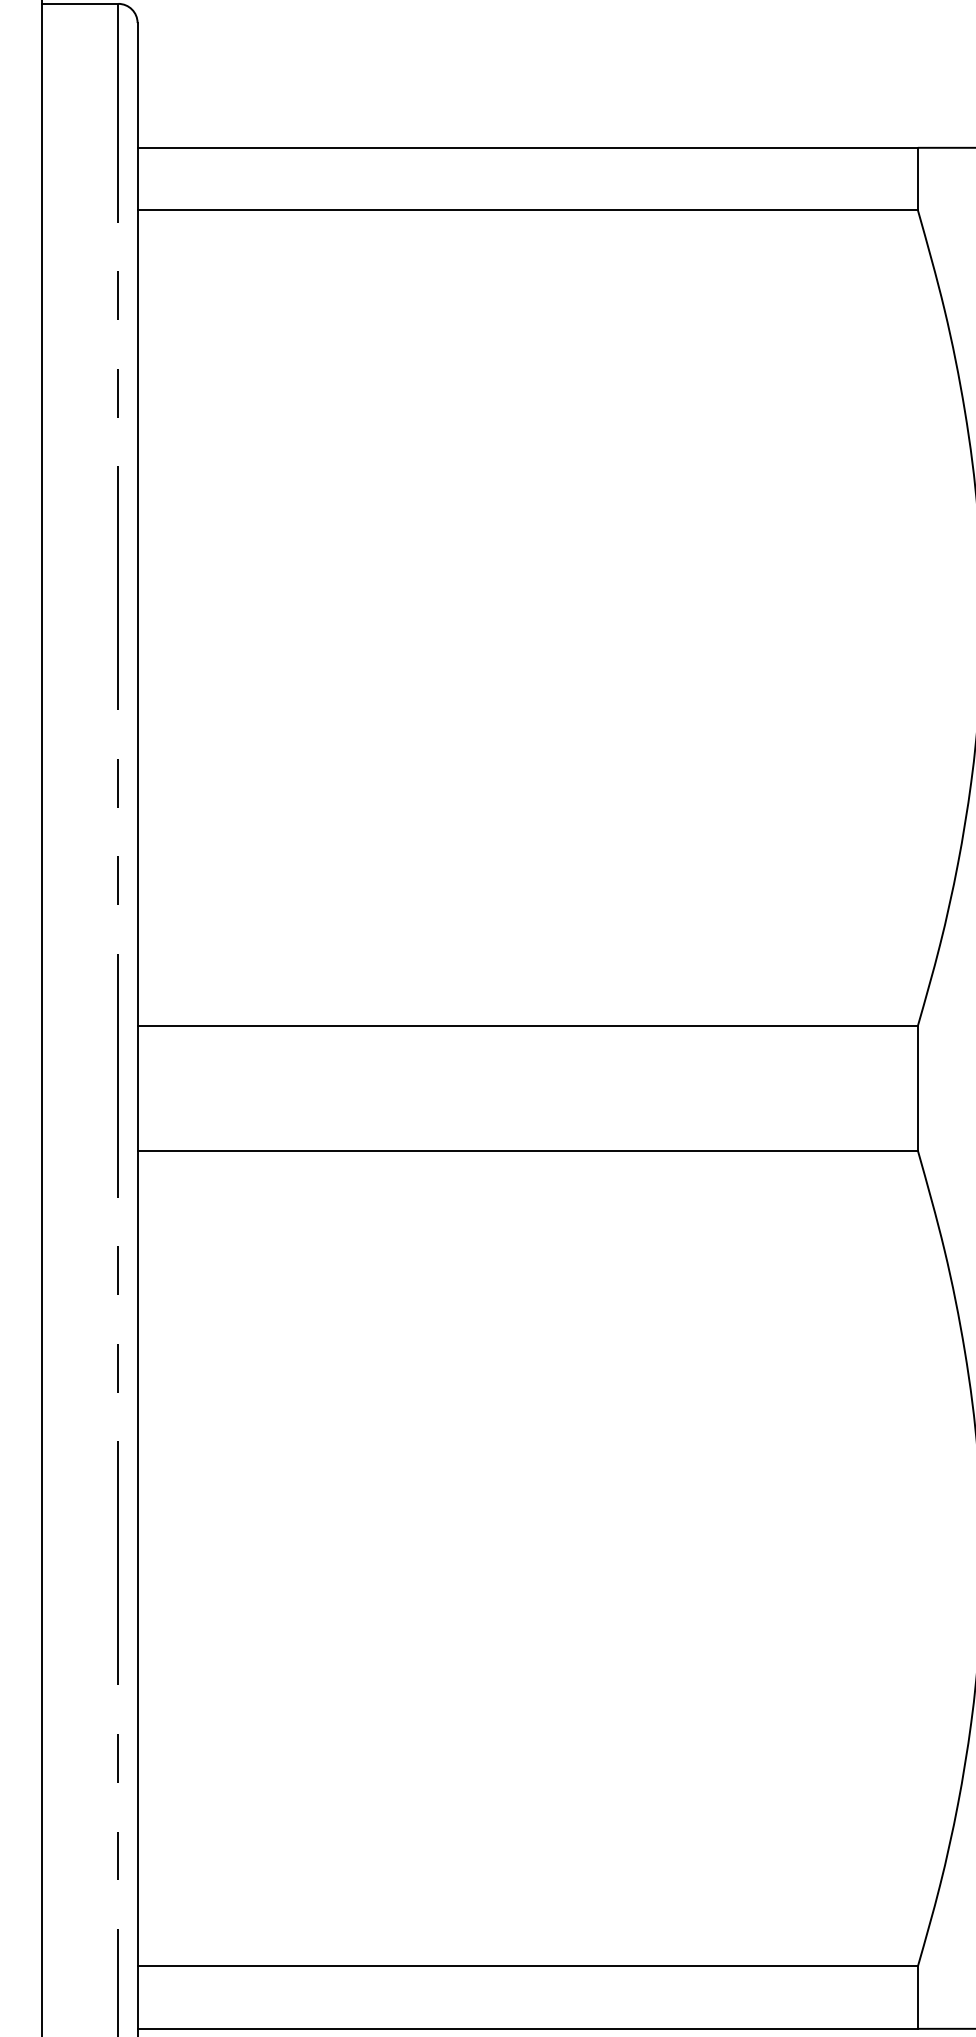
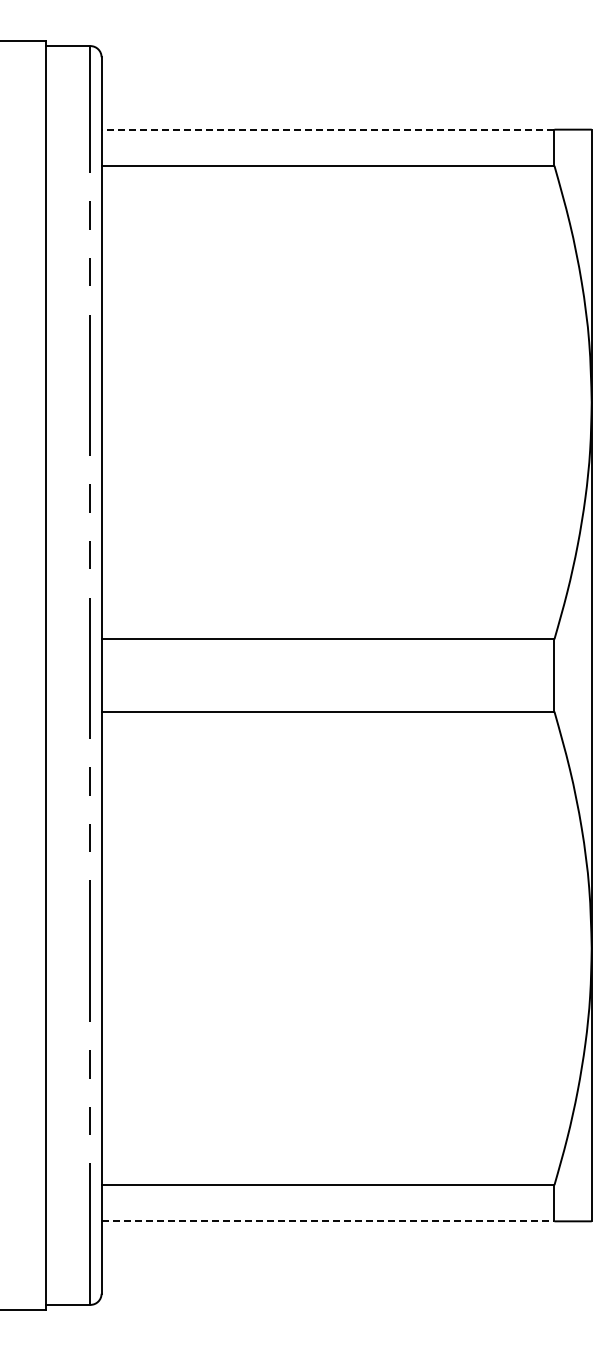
line: (526, 147) -> (327, 129), solid -> dashed
line: (528, 2029) -> (328, 1221), solid -> dashed

